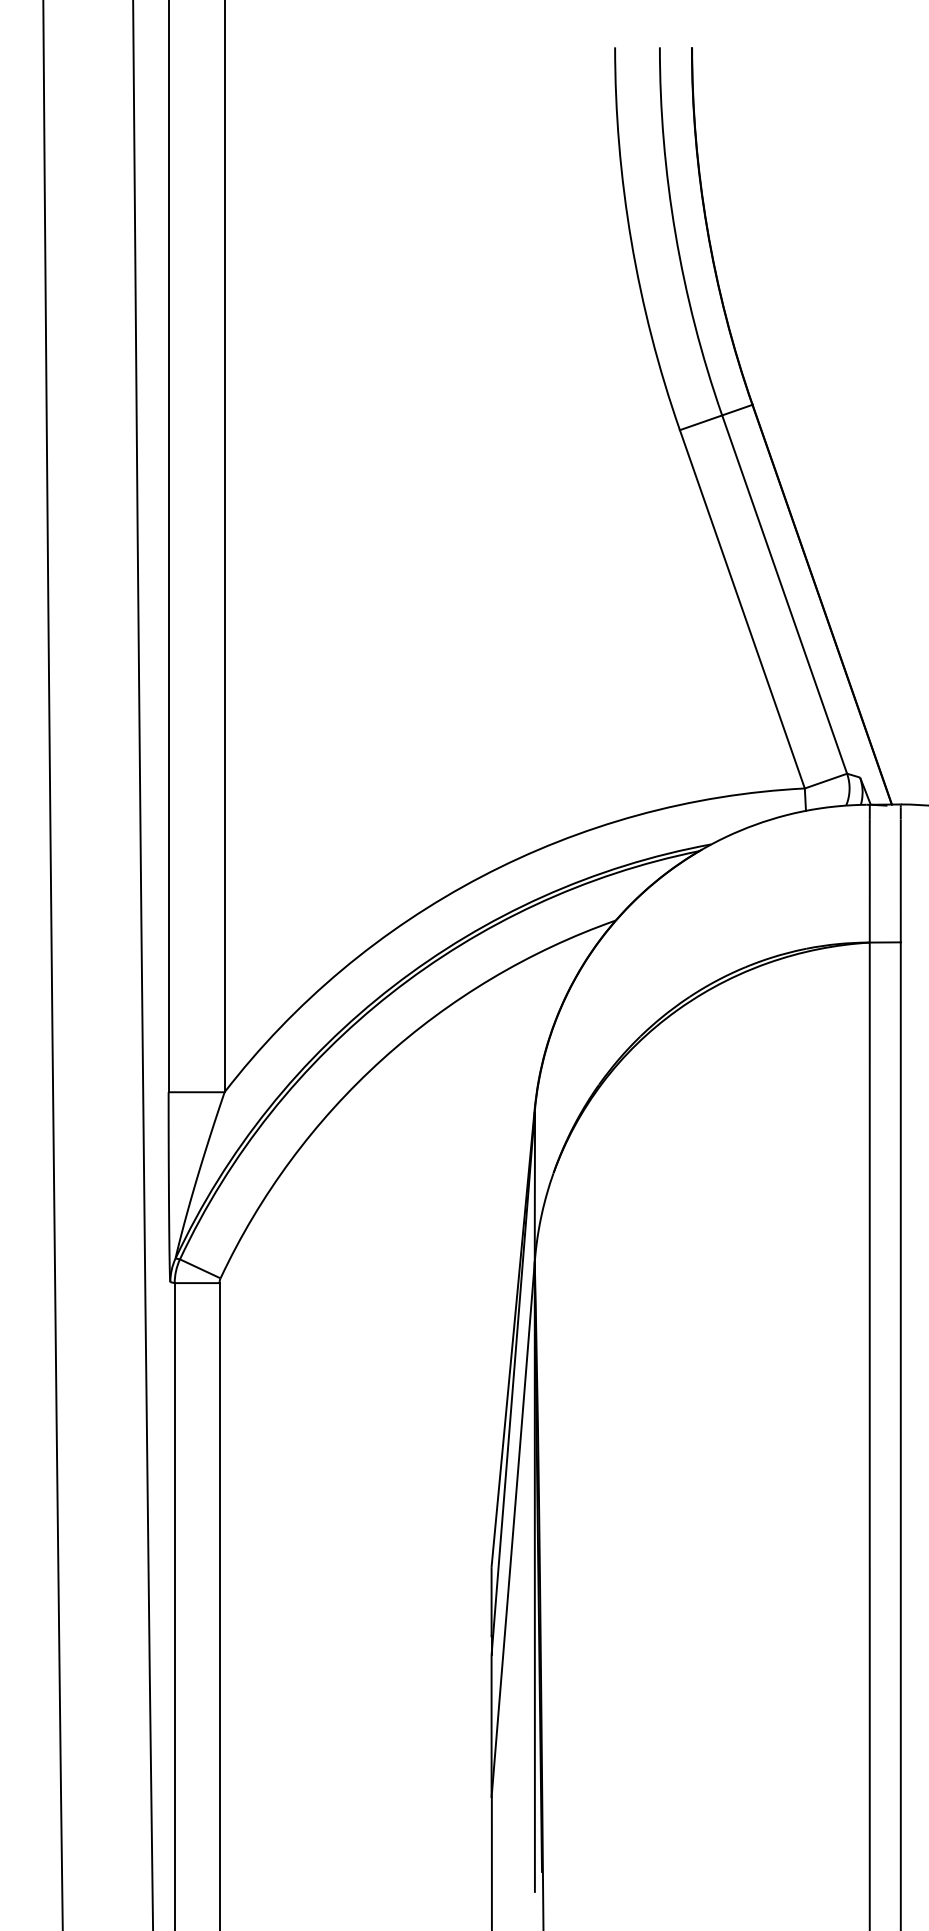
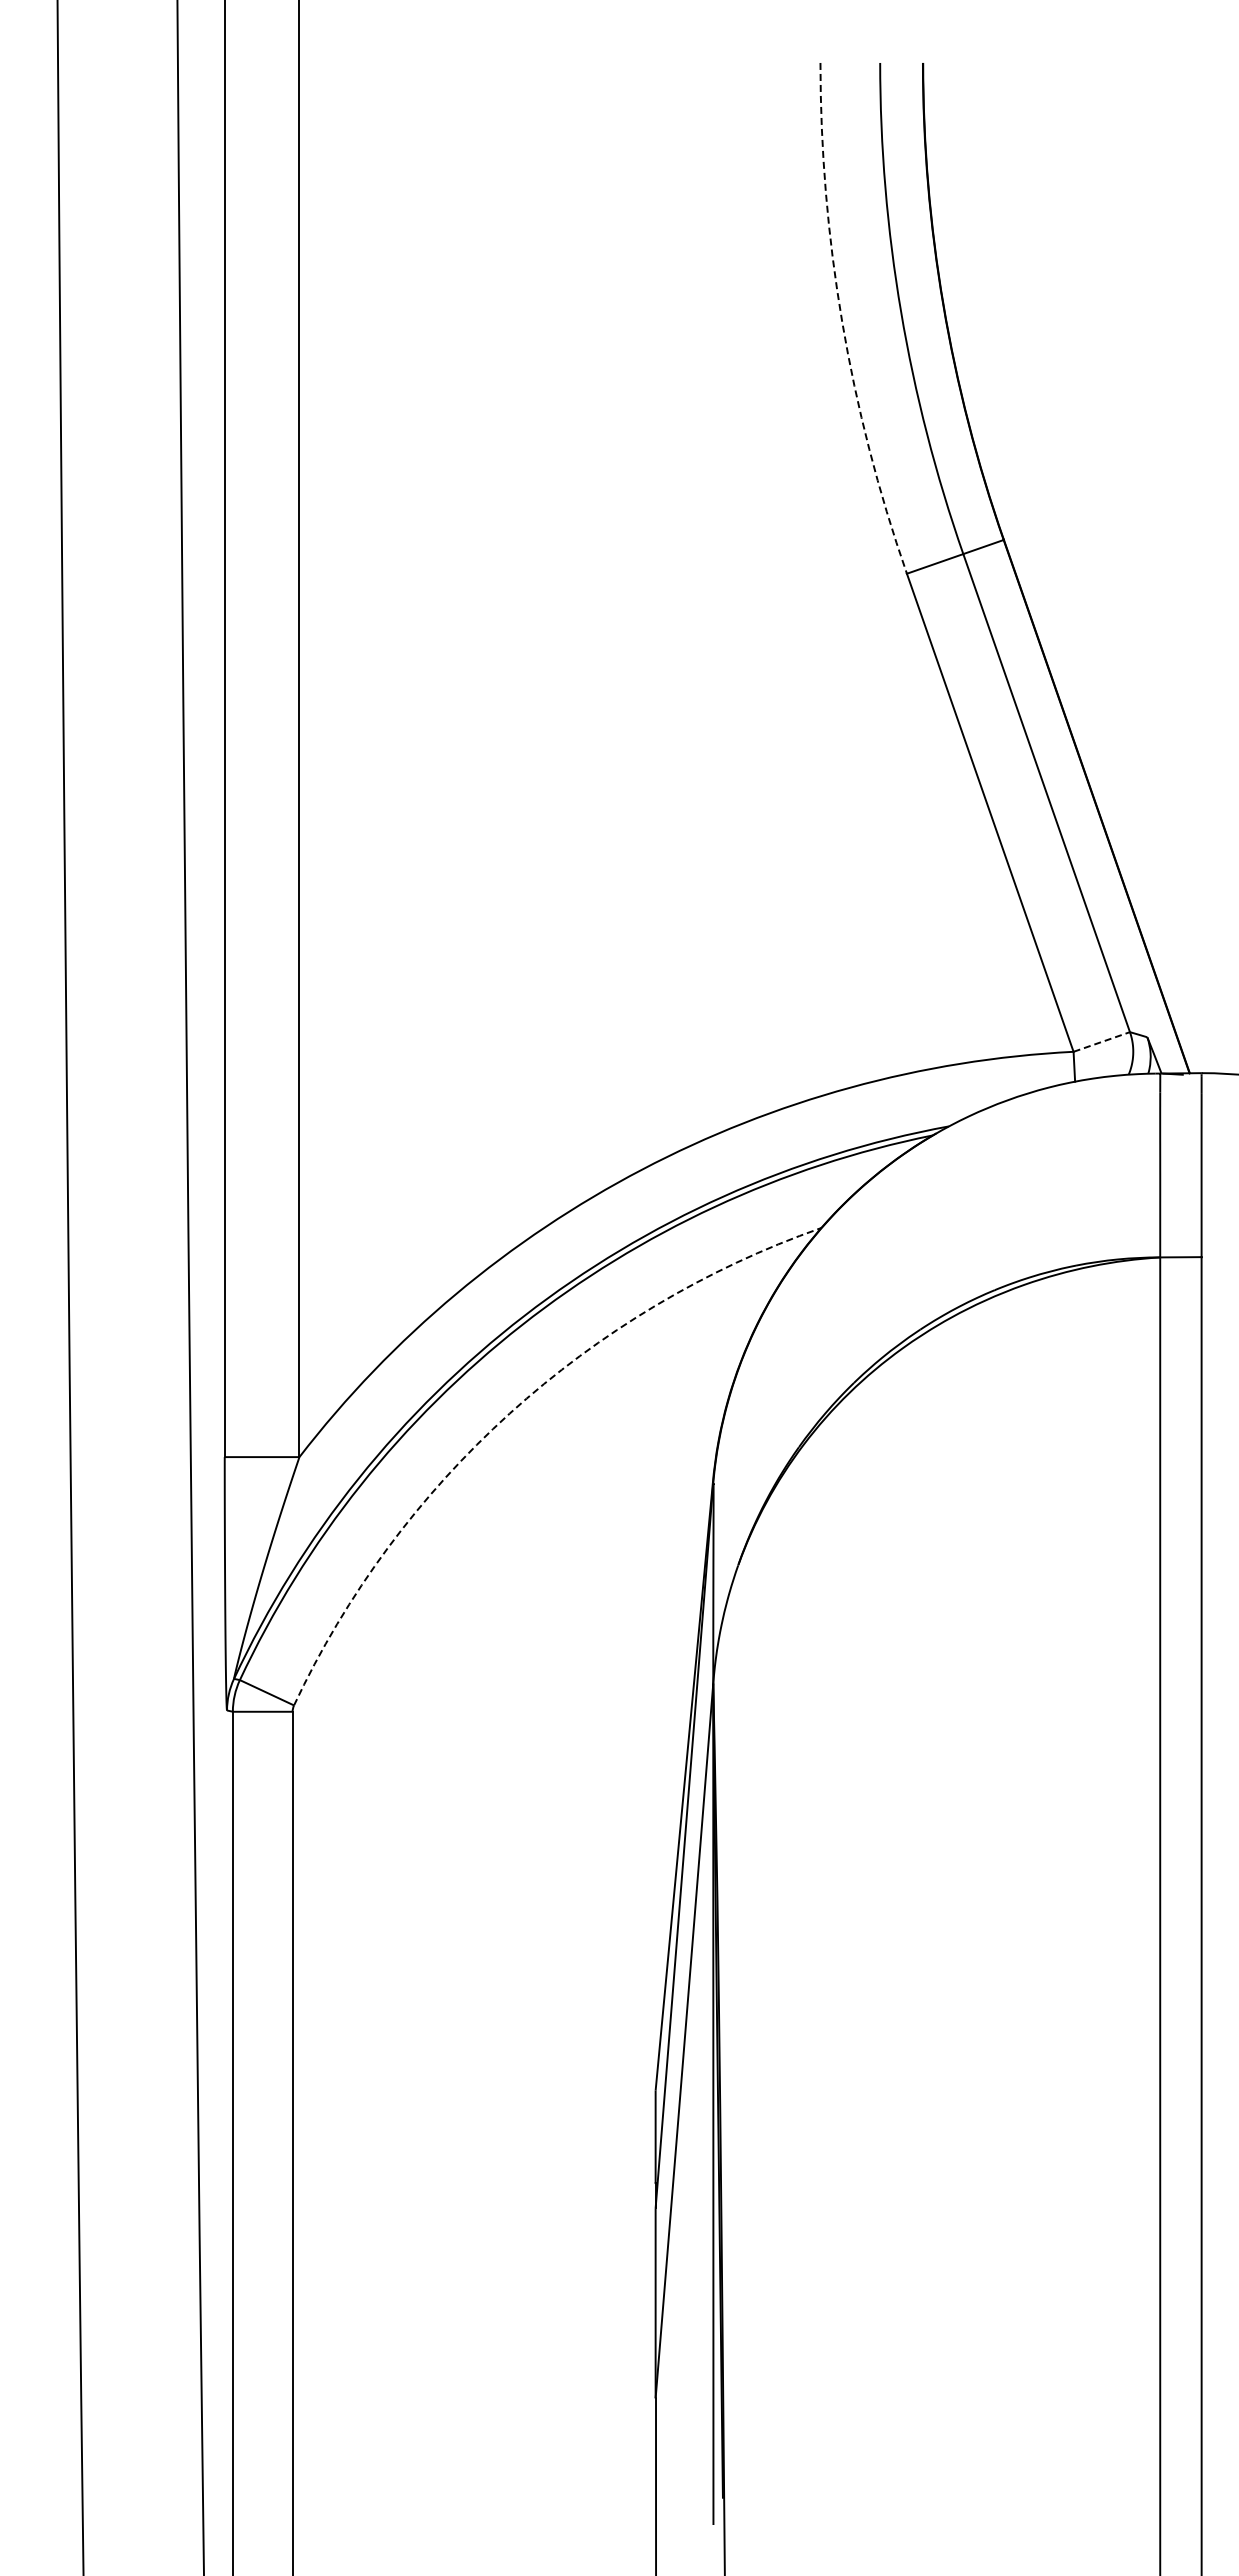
arc: (631, 241) -> (842, 321), solid -> dashed
line: (825, 780) -> (1101, 1041), solid -> dashed
arc: (382, 1059) -> (509, 1413), solid -> dashed

